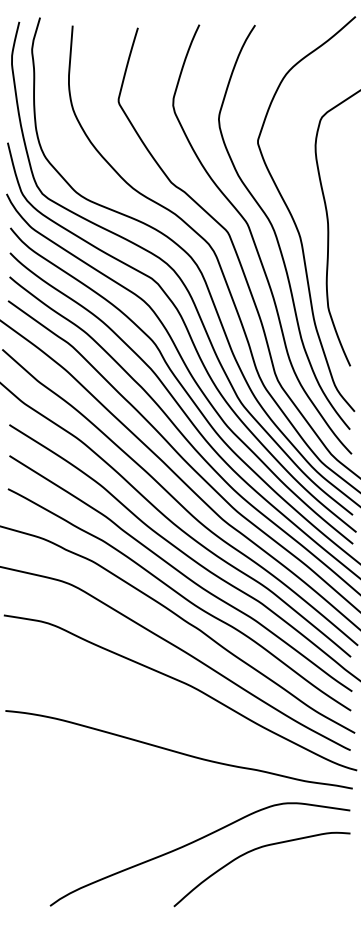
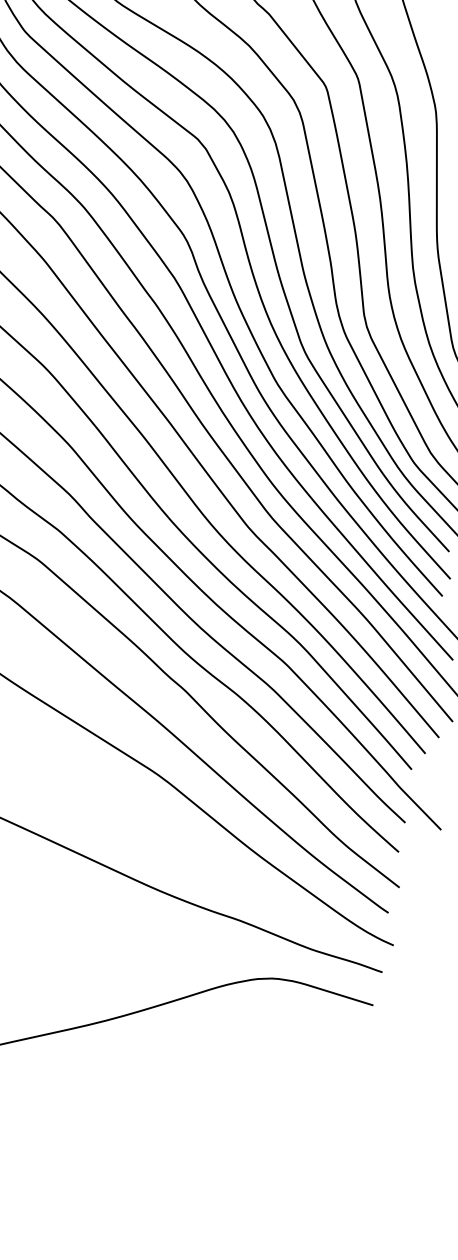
curve: (255, 850) -> (217, 1043), removed

